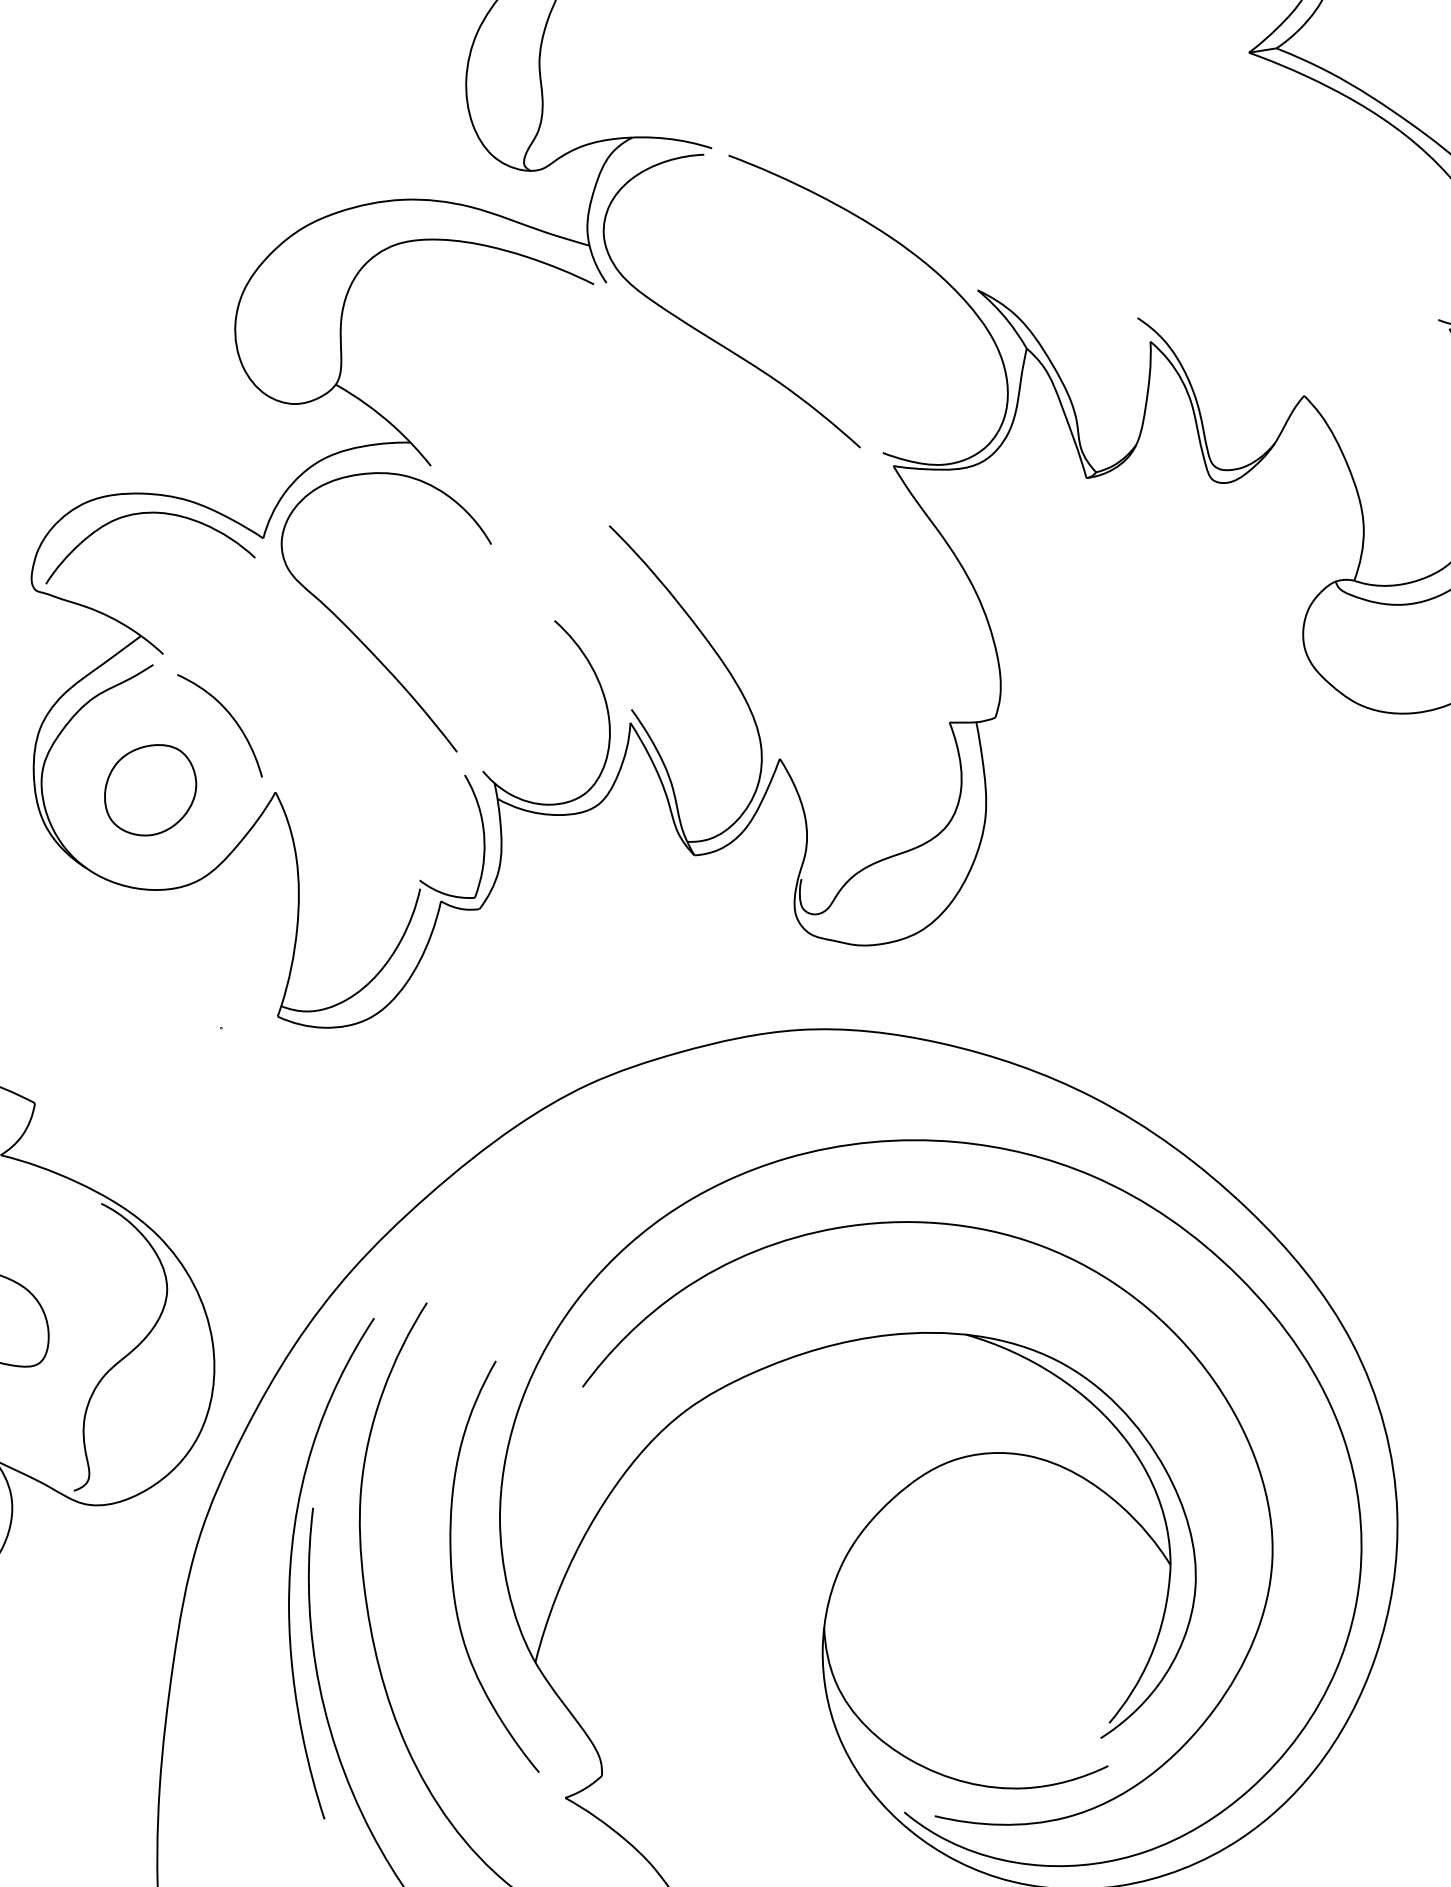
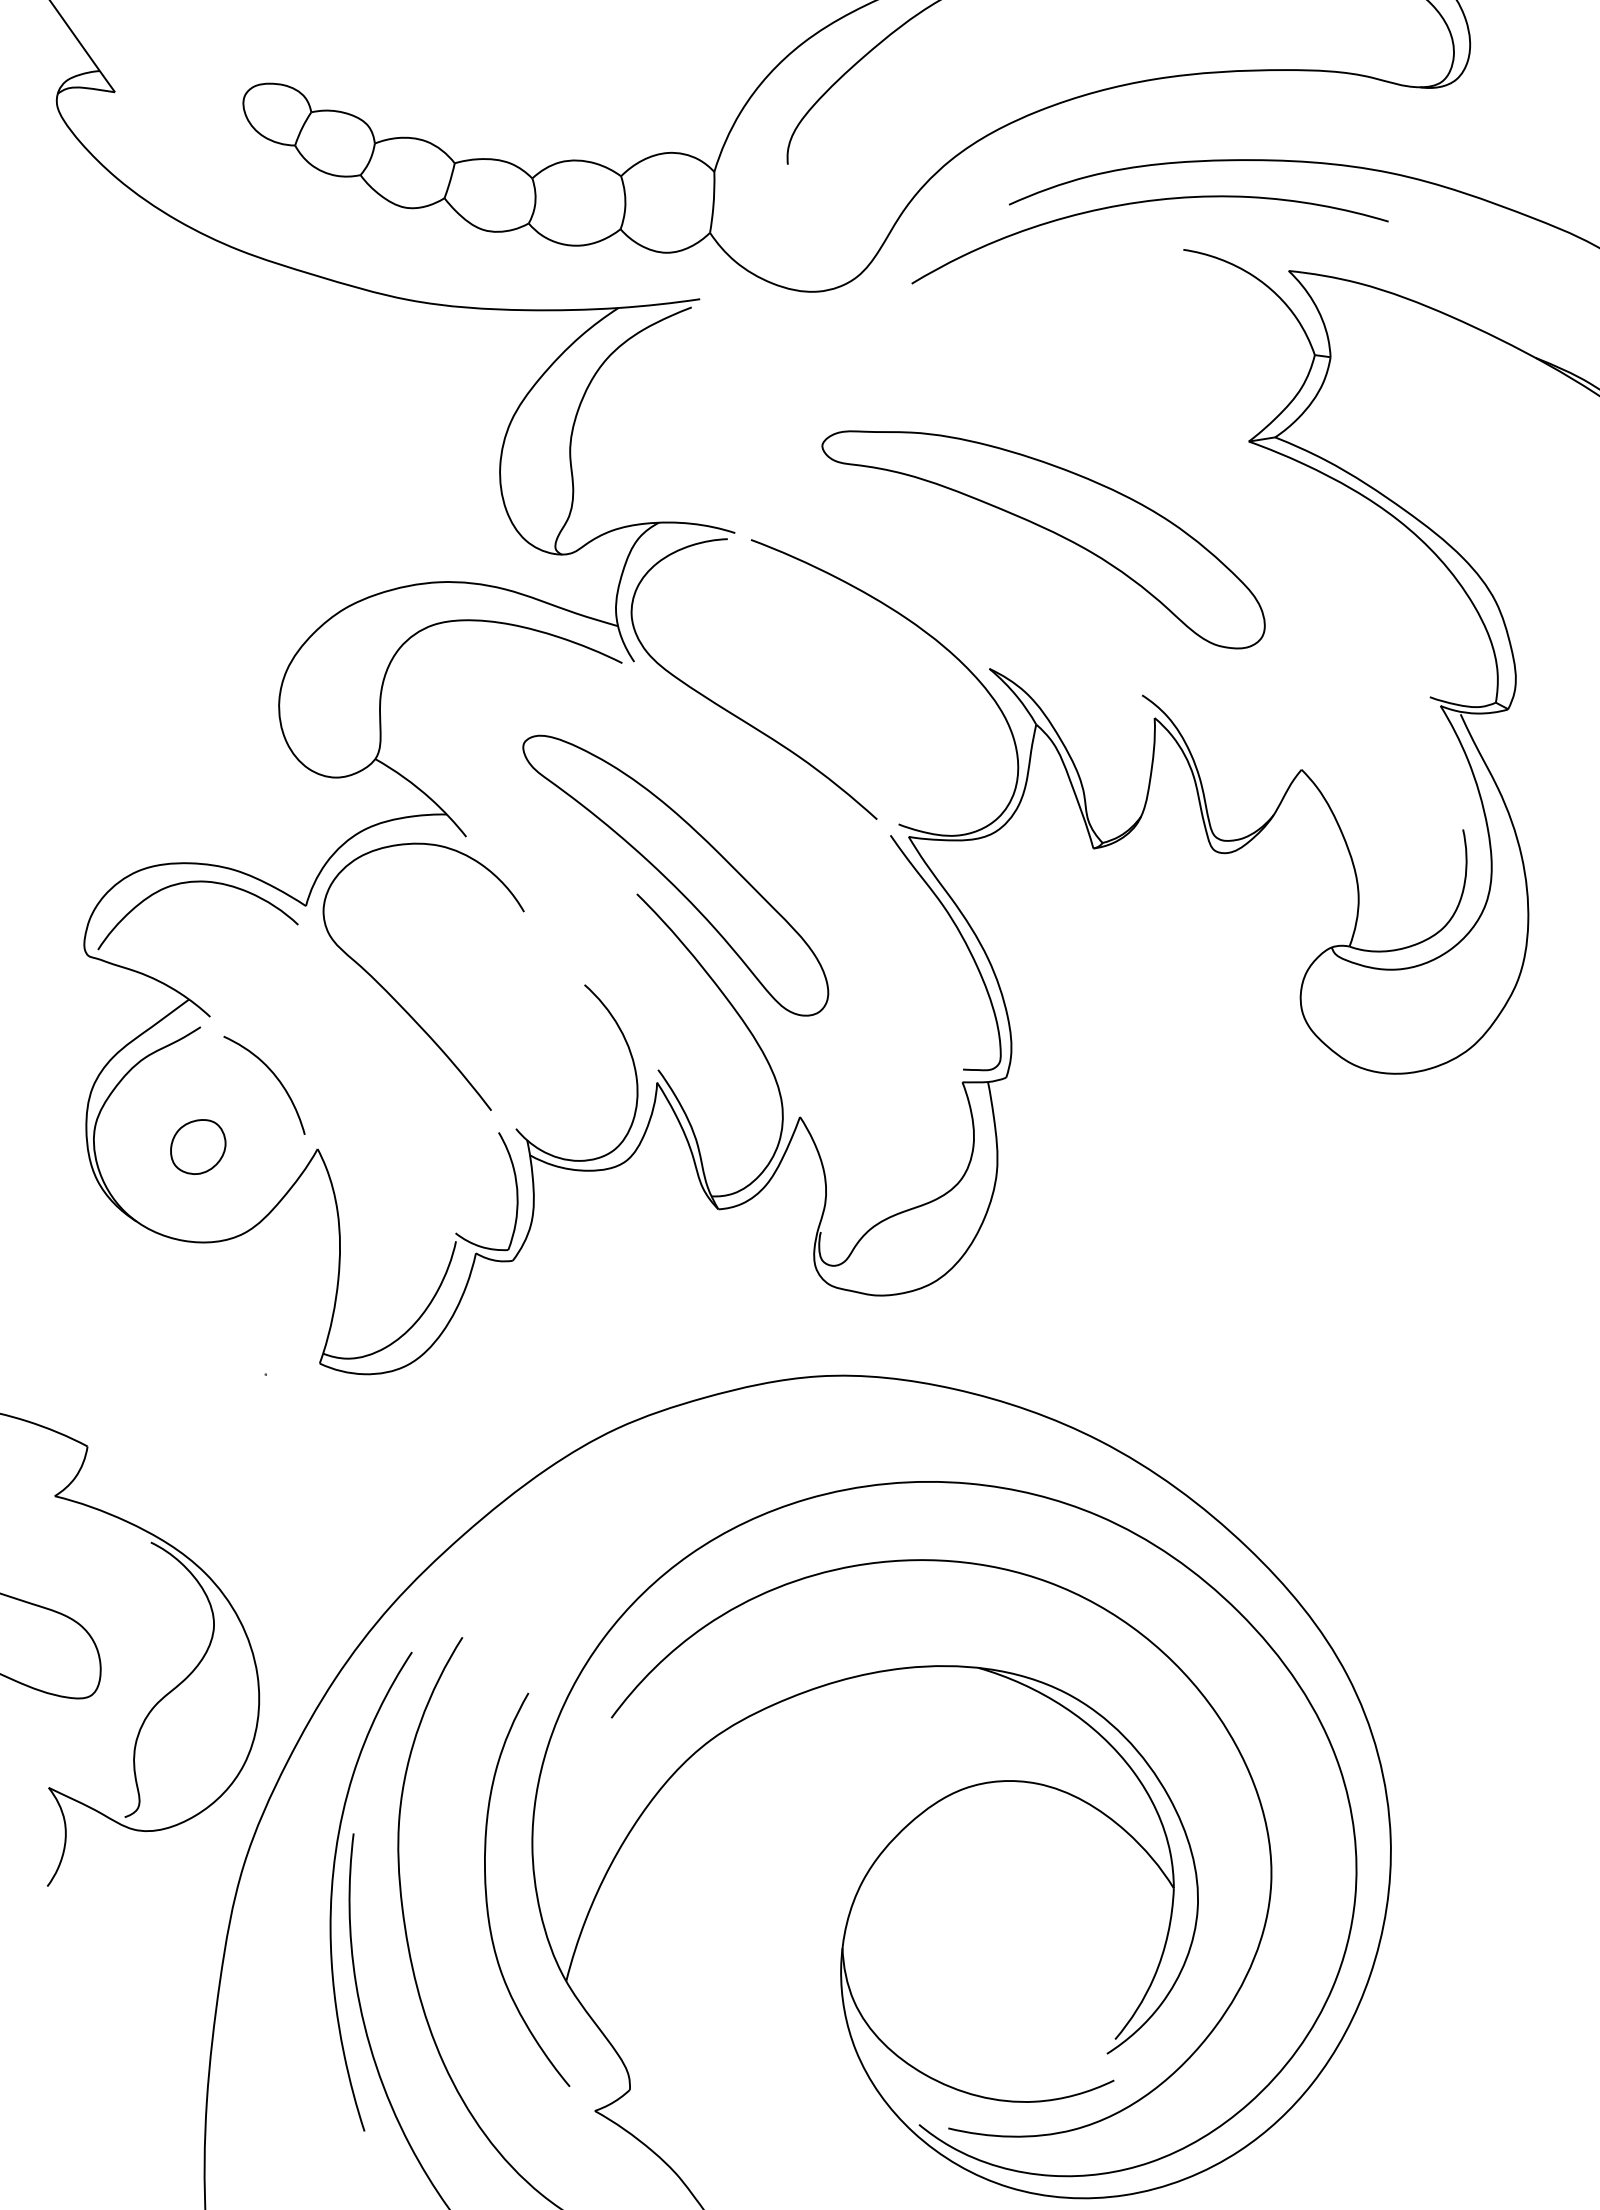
part: (1038, 145) -> (1047, 530), added
part: (649, 506) -> (675, 875), added
curve: (950, 575) -> (963, 941), added
part: (150, 789) -> (198, 1146), size x0.62

